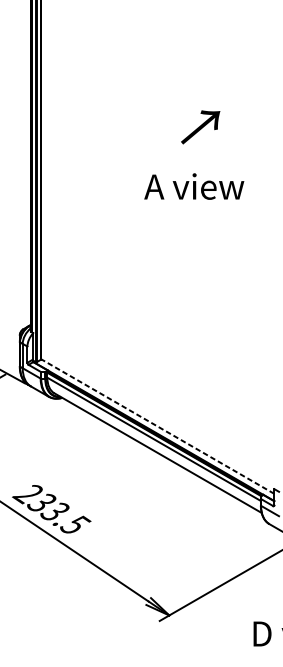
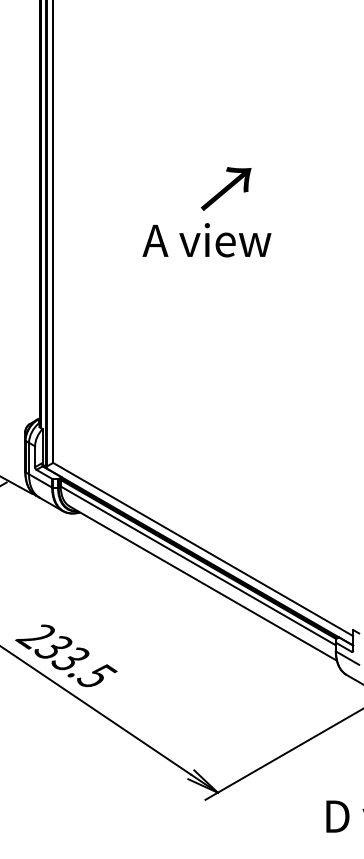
text: (200, 127) -> (225, 188), moved
text: (193, 186) -> (206, 240), moved
line: (157, 426) -> (202, 549), dashed -> solid

